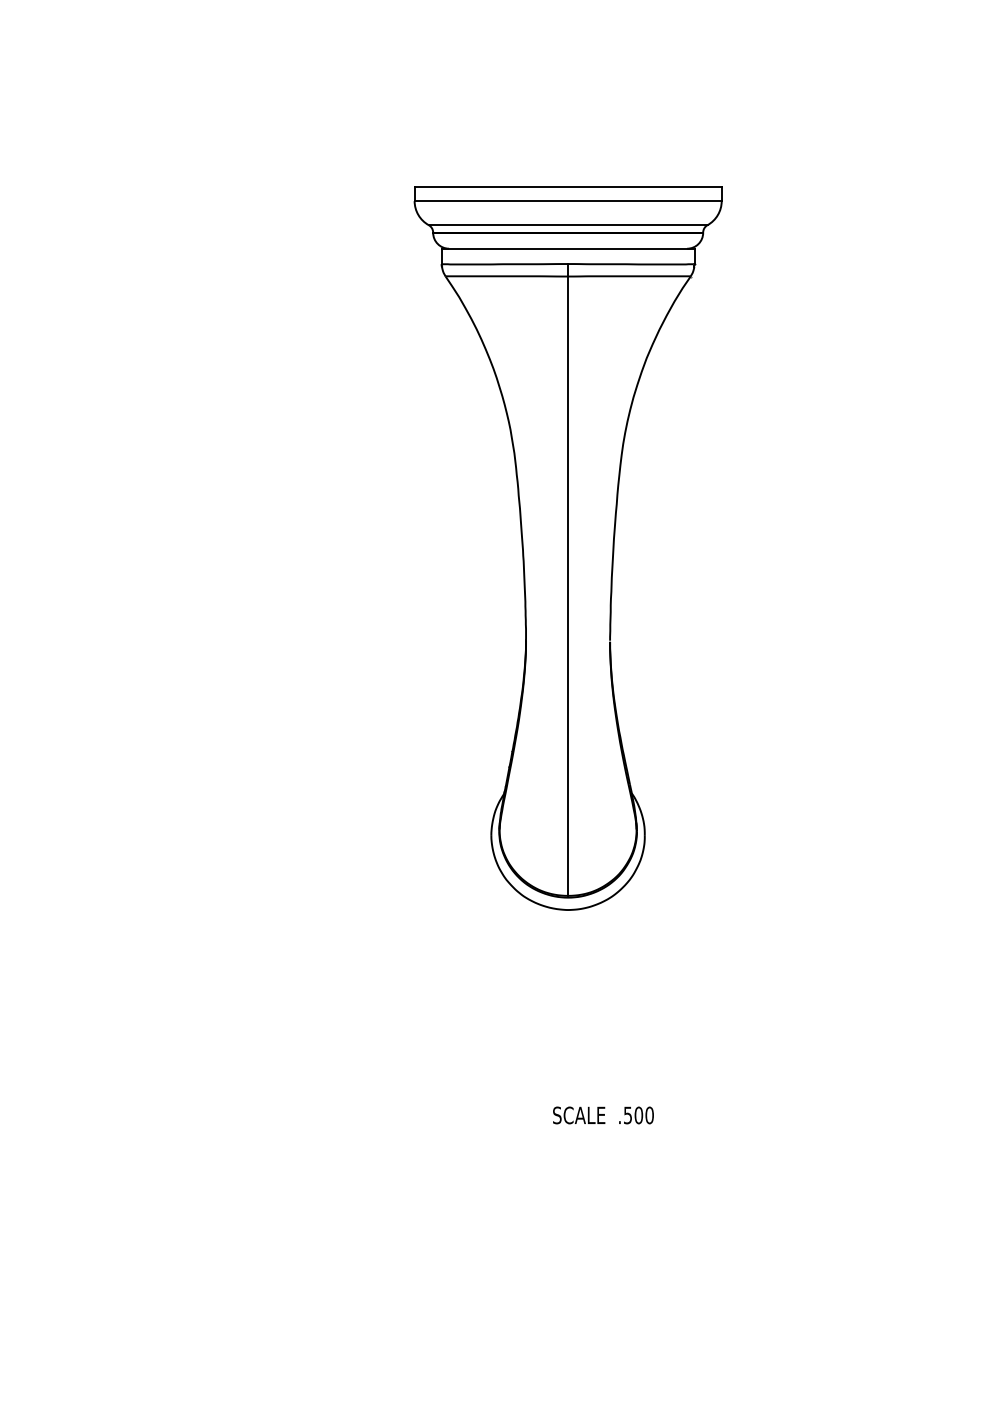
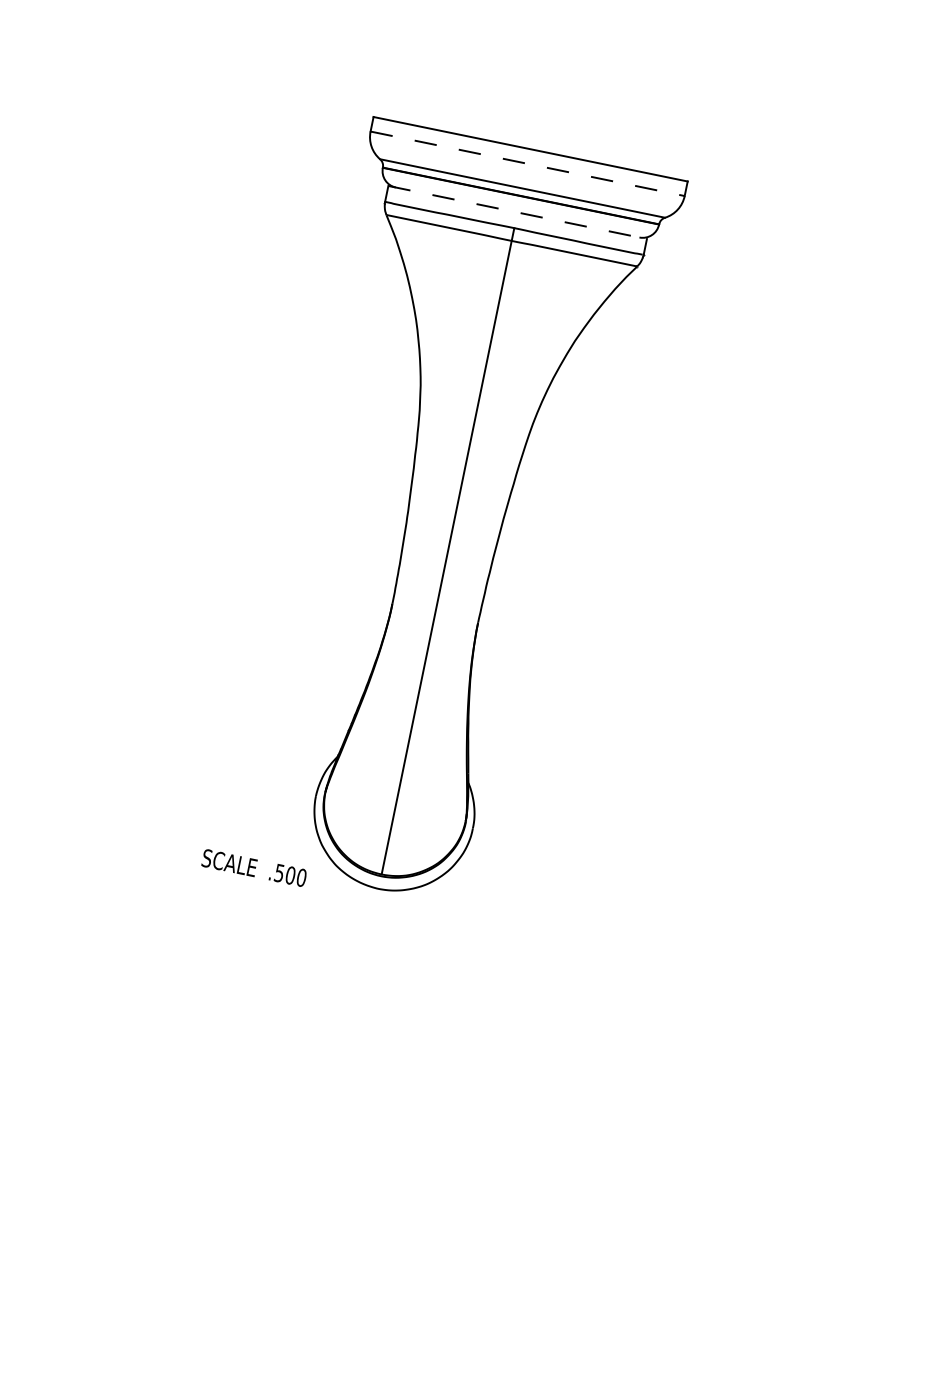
line: (568, 201) -> (527, 164), solid -> dashed
line: (568, 248) -> (518, 212), solid -> dashed
text: (603, 1115) -> (254, 868), moved

